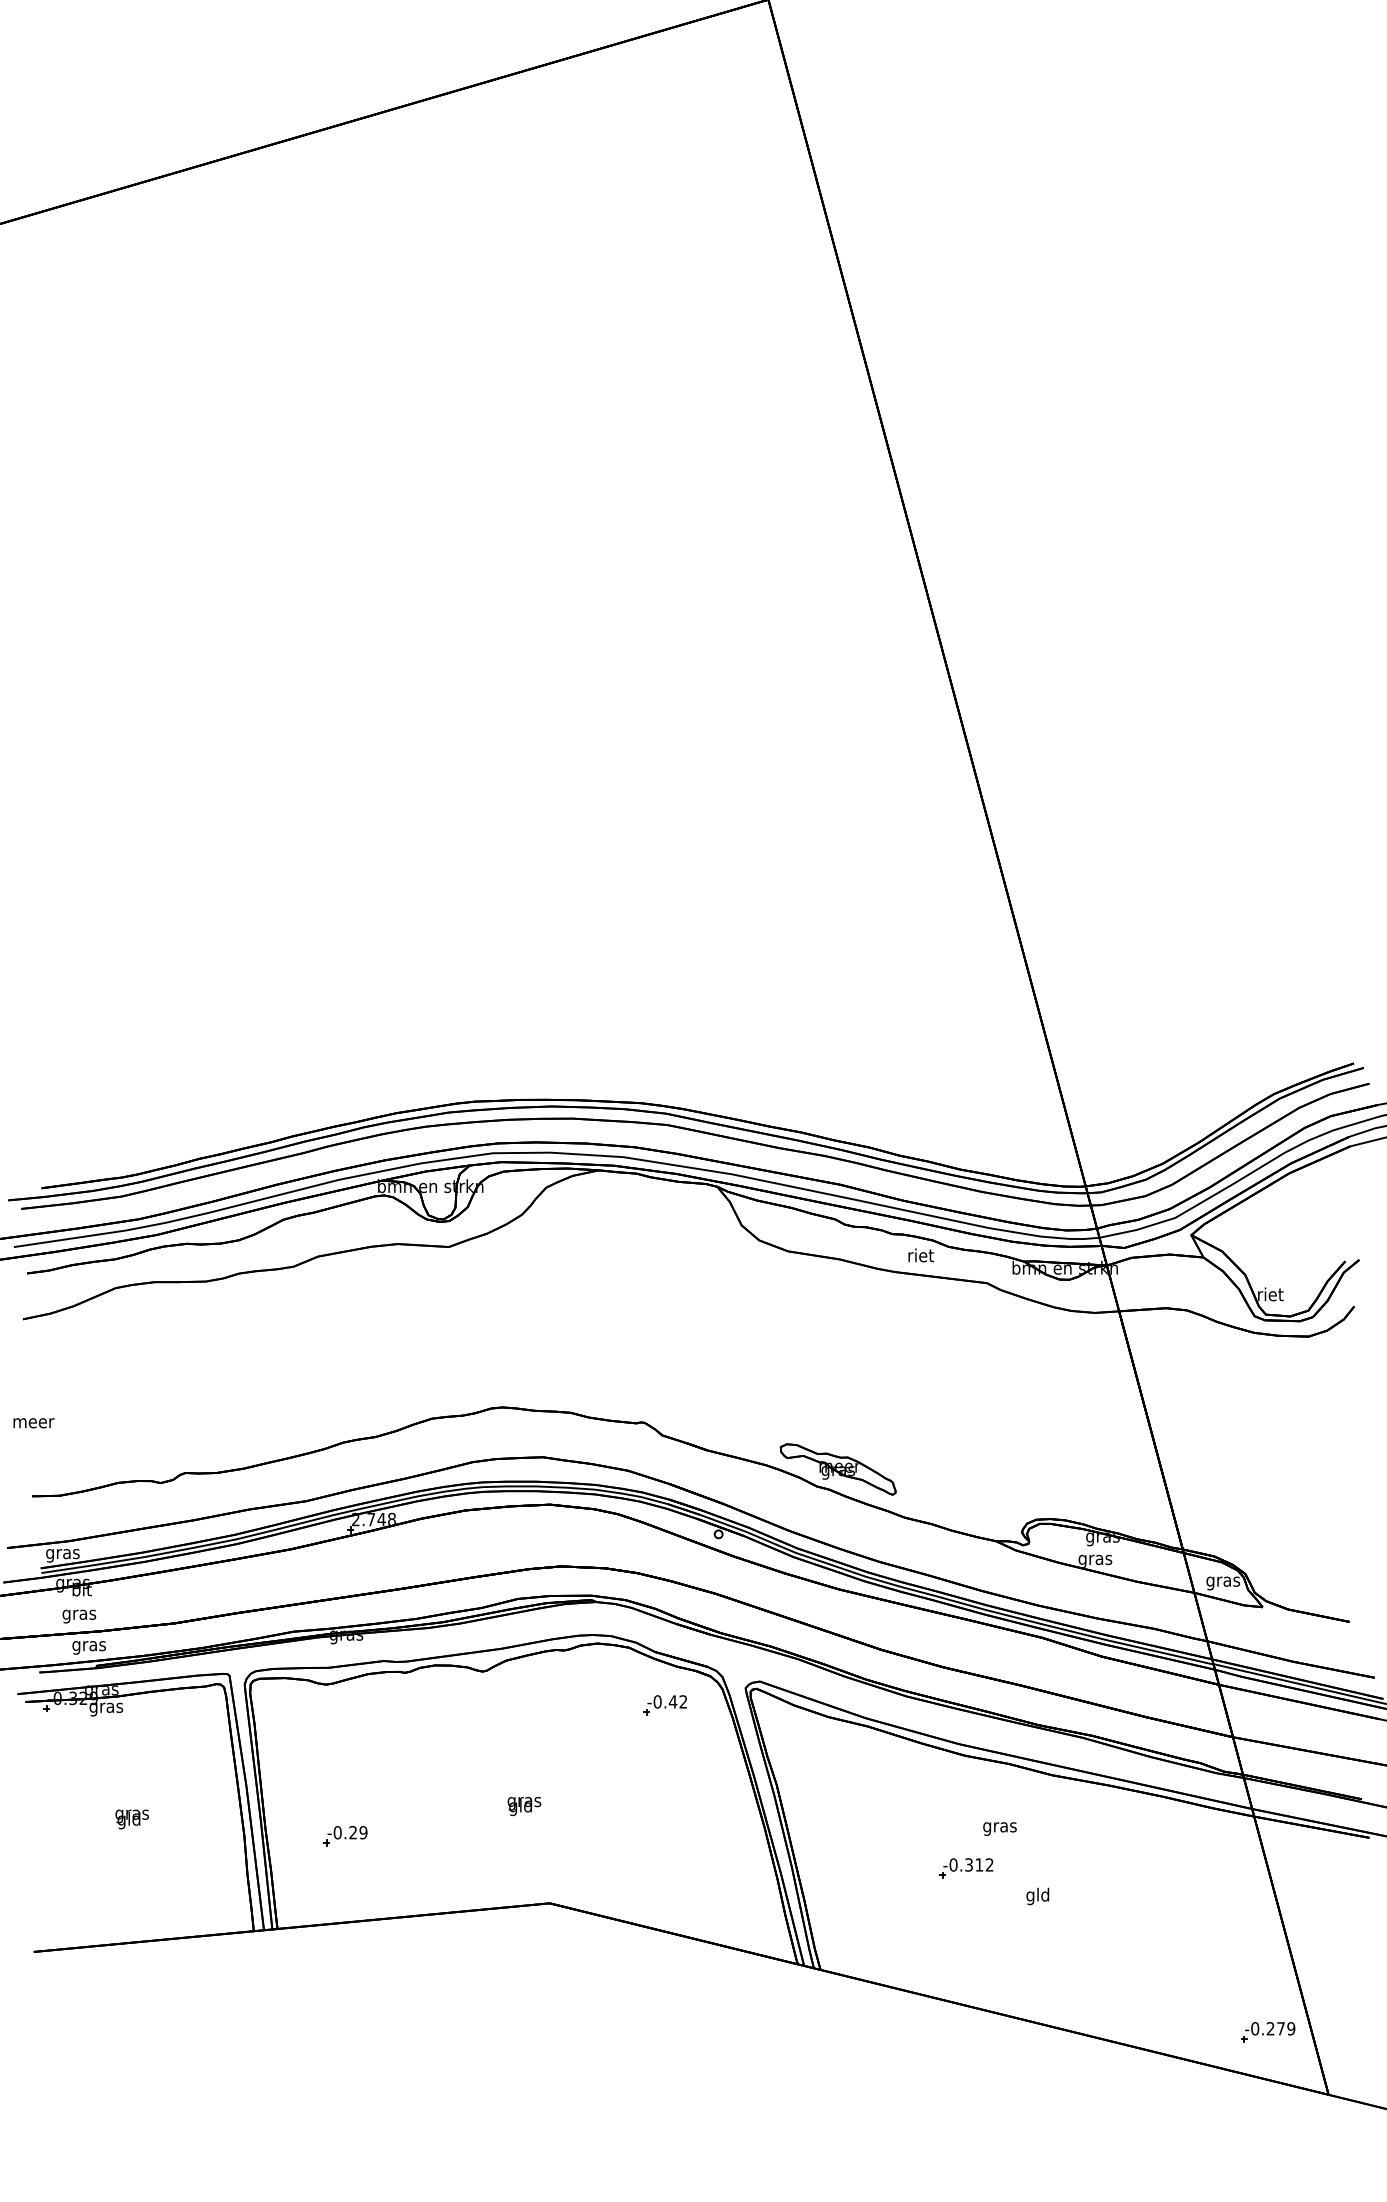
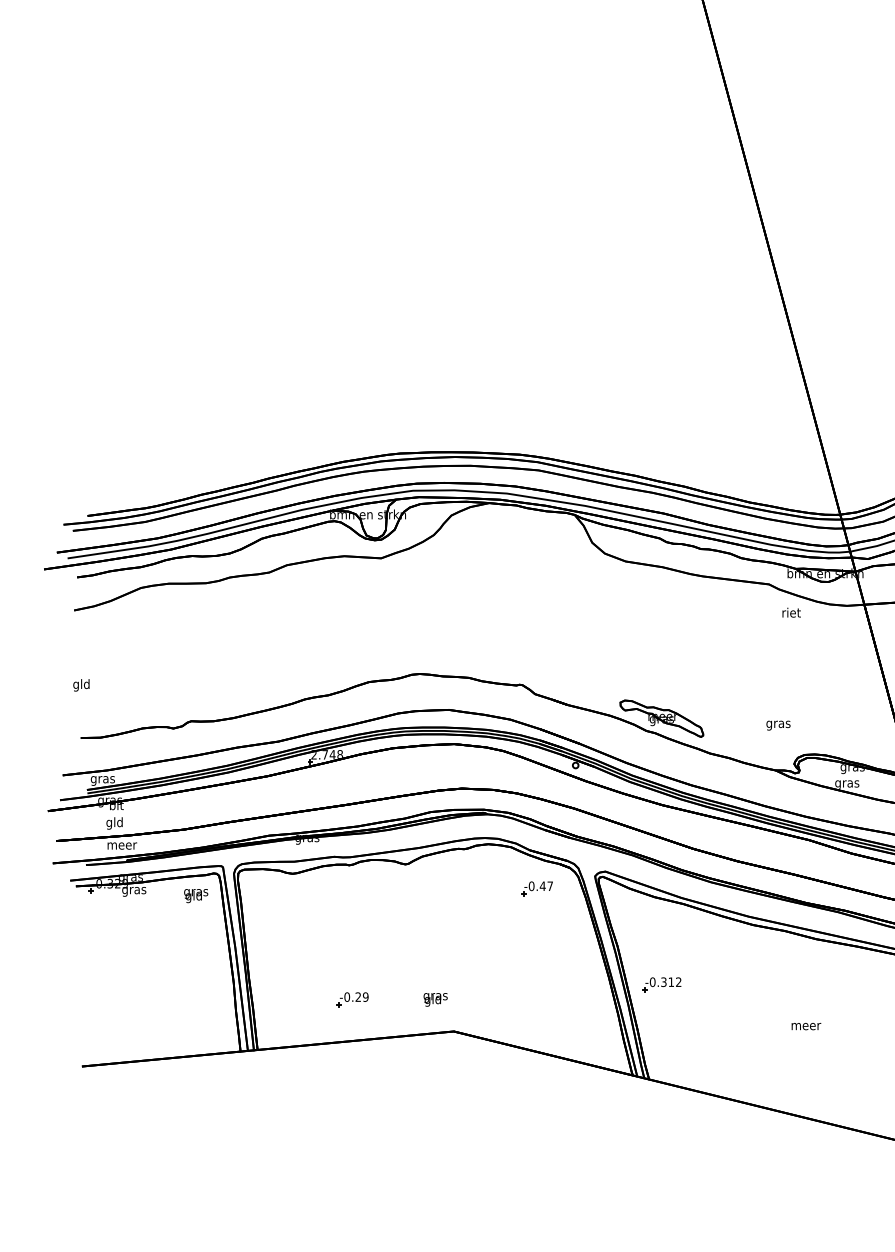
text: (921, 1255) -> (791, 612), moved
text: (33, 1422) -> (81, 684), meer -> gld
text: (79, 1614) -> (114, 823), gras -> gld
text: (89, 1647) -> (122, 847), gras -> meer
text: (683, 1701) -> (550, 885), -0.42 -> -0.47
text: (524, 1806) -> (435, 999), moved
text: (131, 1819) -> (195, 896), moved
text: (999, 1828) -> (778, 725), moved
part: (345, 1836) -> (352, 999), moved
part: (966, 1868) -> (662, 984), moved
text: (1038, 1896) -> (806, 1026), gld -> meer

